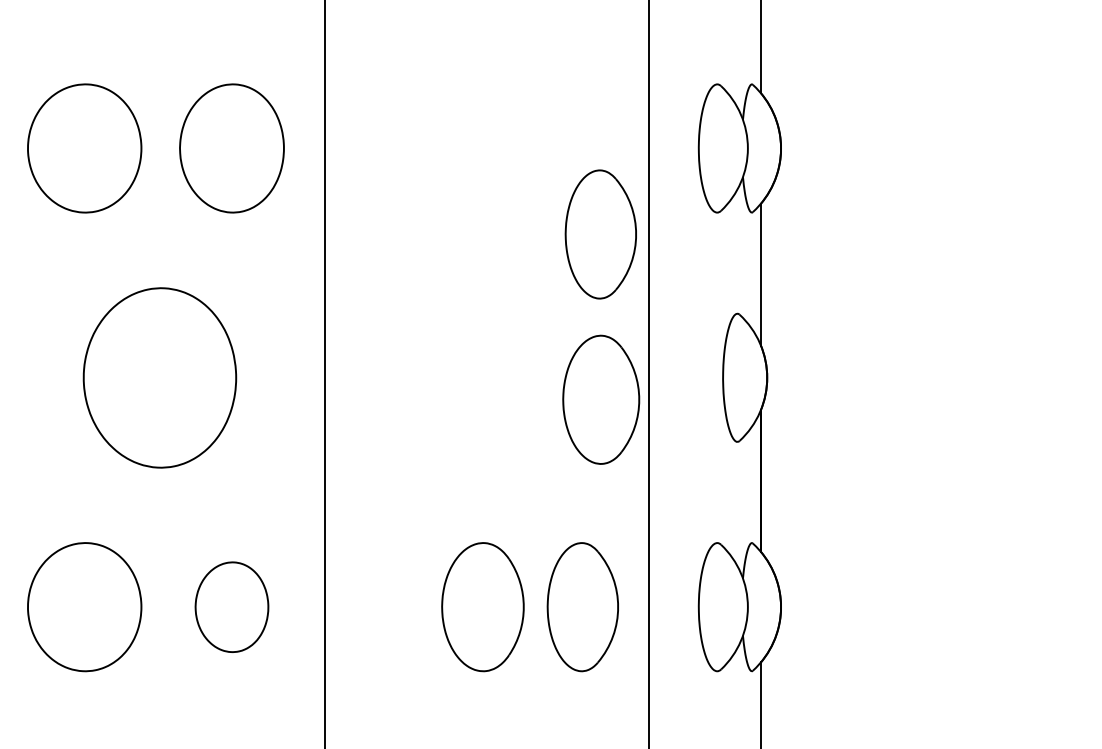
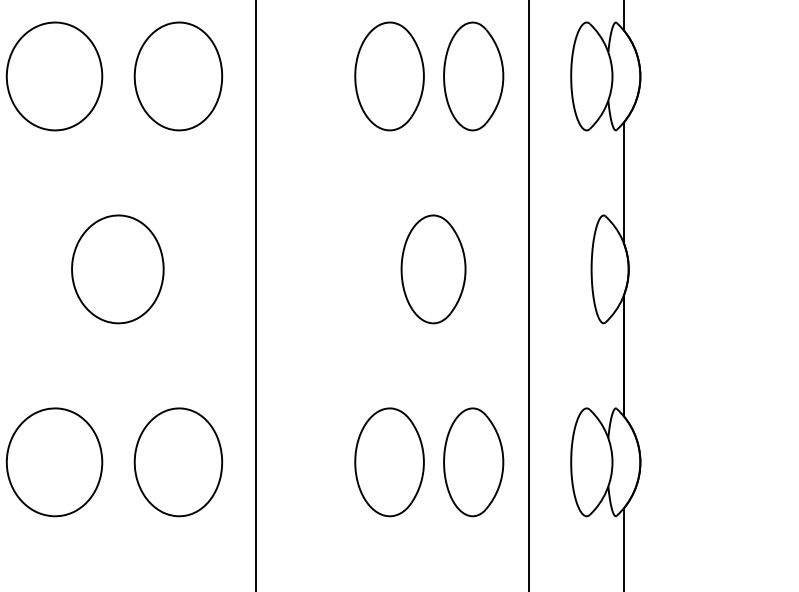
part: (482, 148) -> (389, 76), added
part: (600, 234) -> (473, 76), moved
part: (159, 377) -> (117, 269), size x0.71
part: (601, 399) -> (433, 269), moved
part: (231, 607) -> (178, 462), size x1.43

